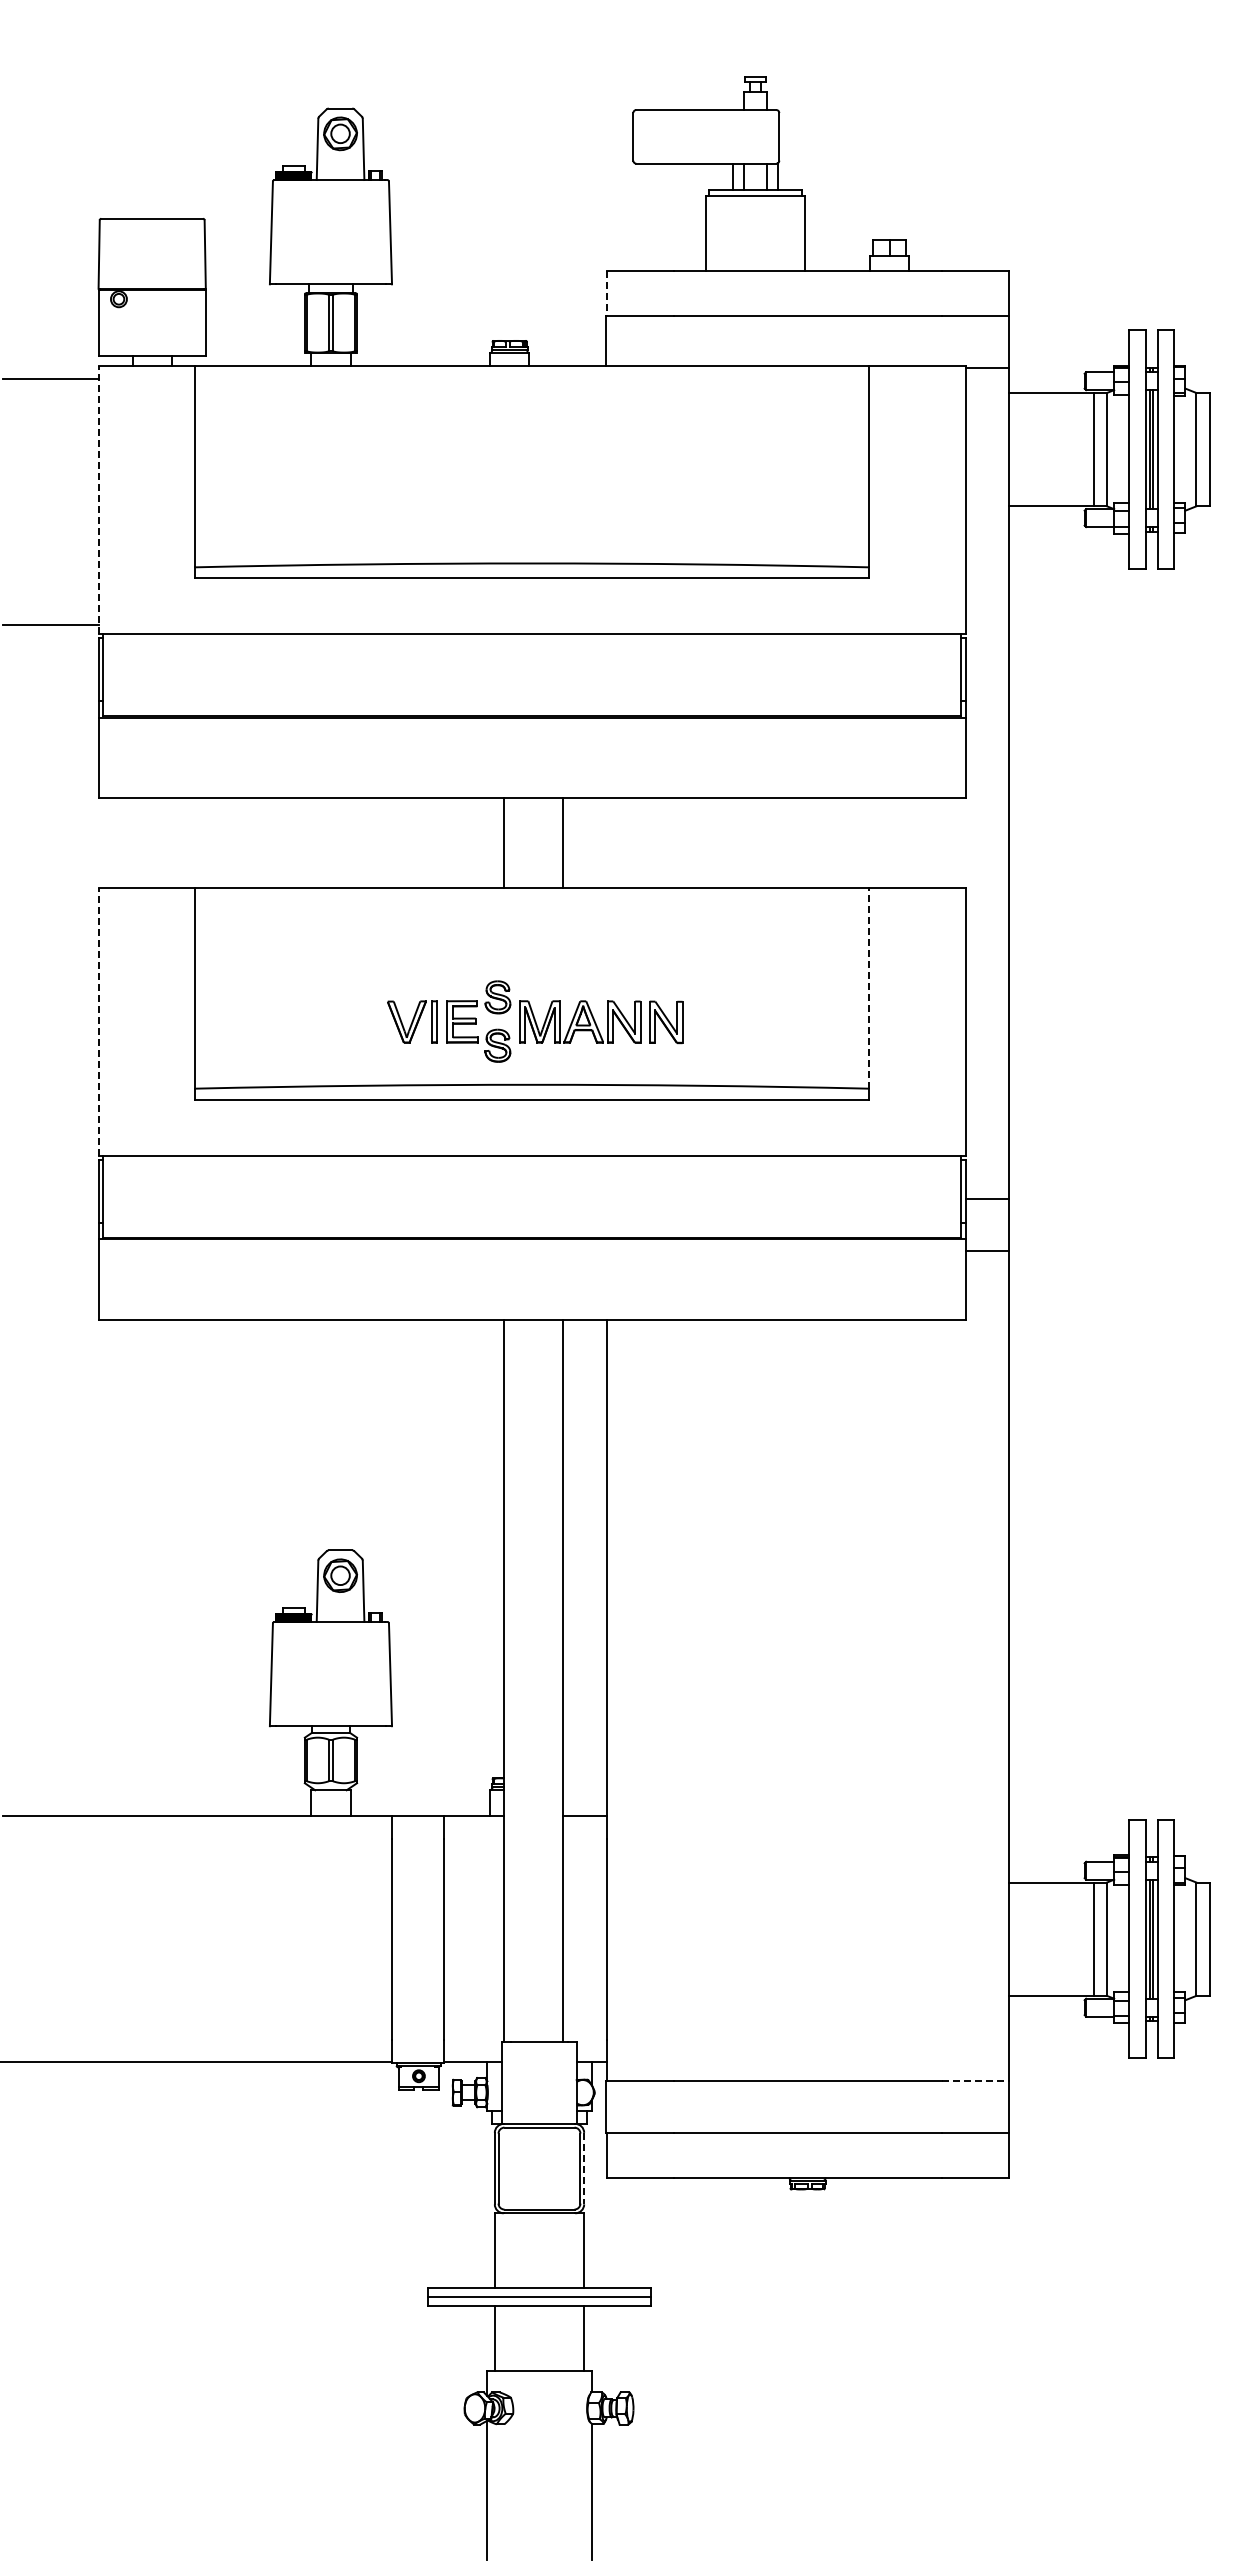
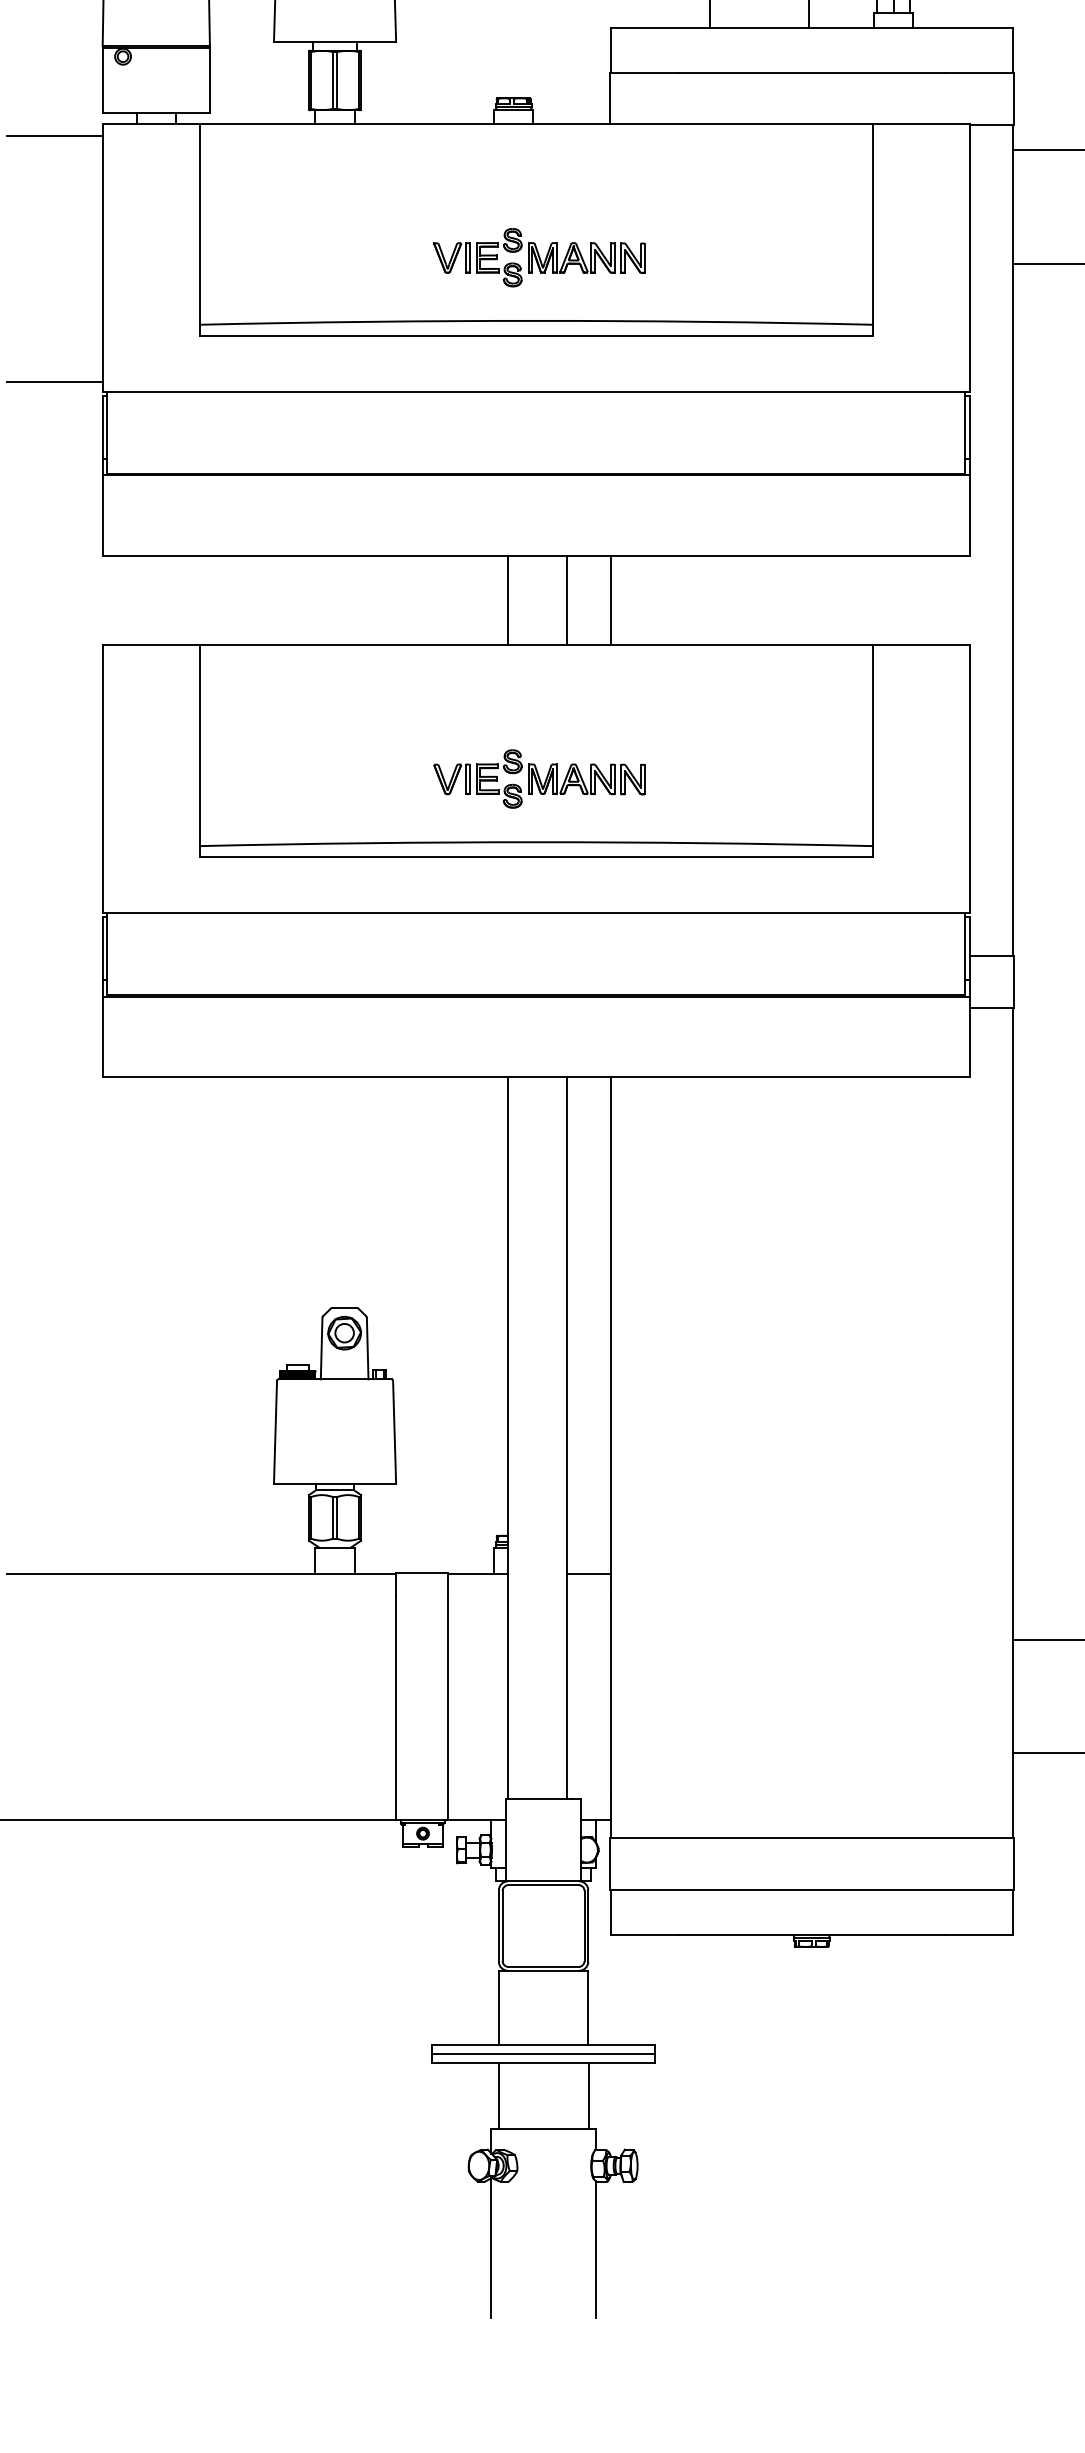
line: (606, 293) -> (610, 50), dashed -> solid
line: (98, 499) -> (102, 256), dashed -> solid
part: (535, 499) -> (539, 256), added
line: (606, 842) -> (610, 599), added
line: (868, 988) -> (872, 745), dashed -> solid
line: (98, 1021) -> (102, 778), dashed -> solid
part: (535, 1021) -> (539, 778), size x0.71
line: (975, 2080) -> (979, 1837), dashed -> solid
line: (584, 2168) -> (588, 1925), dashed -> solid

